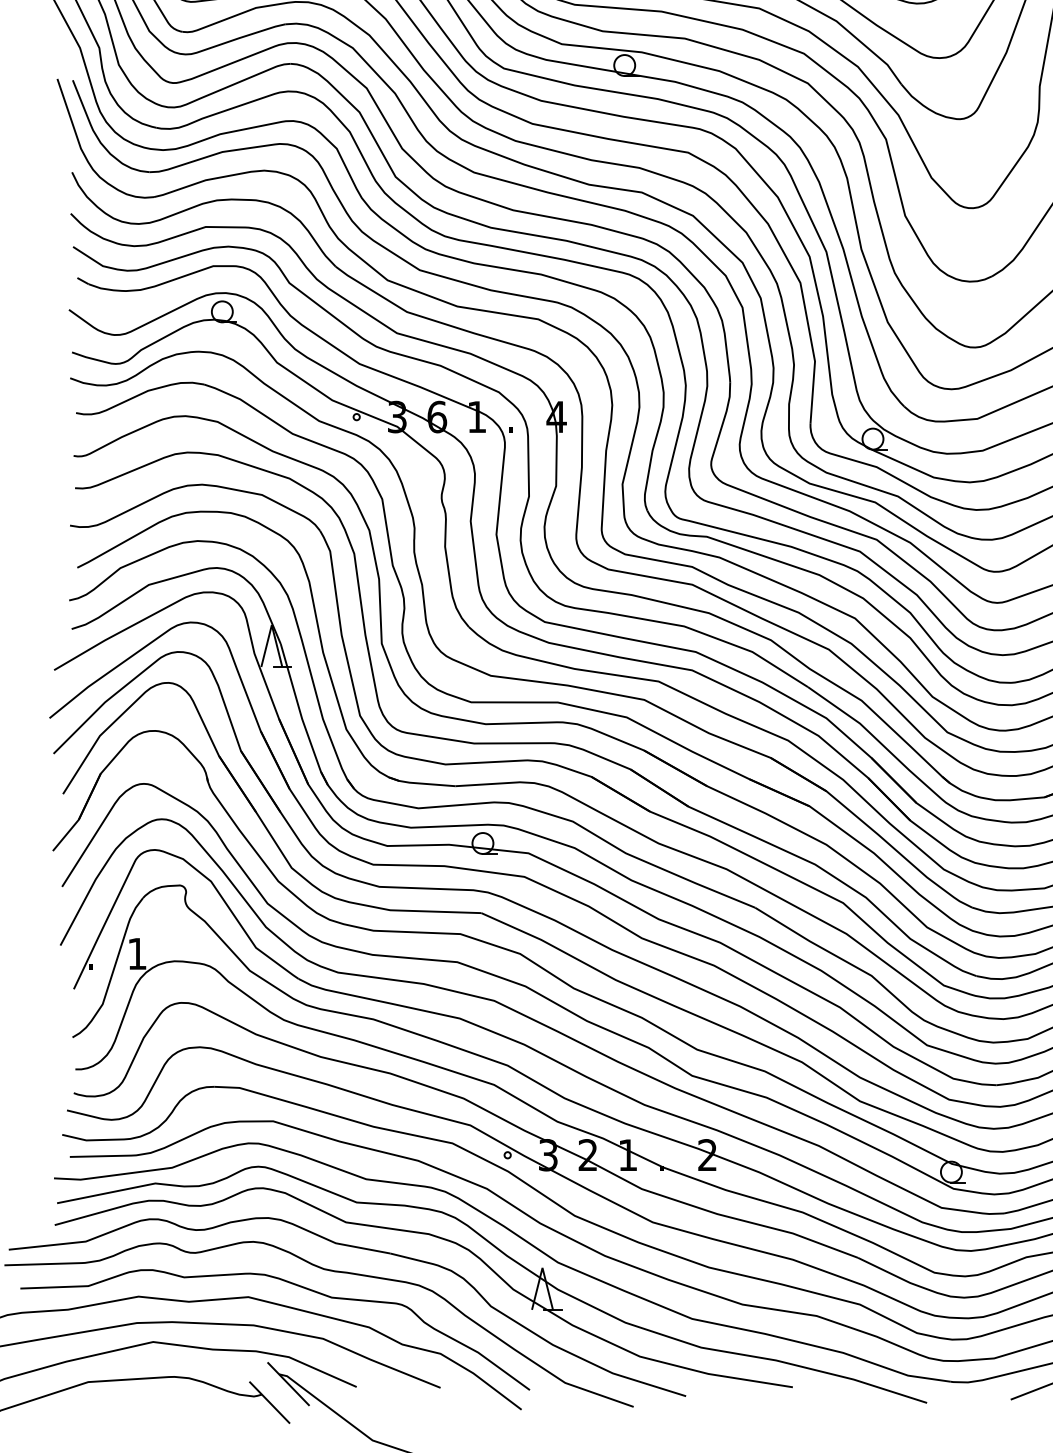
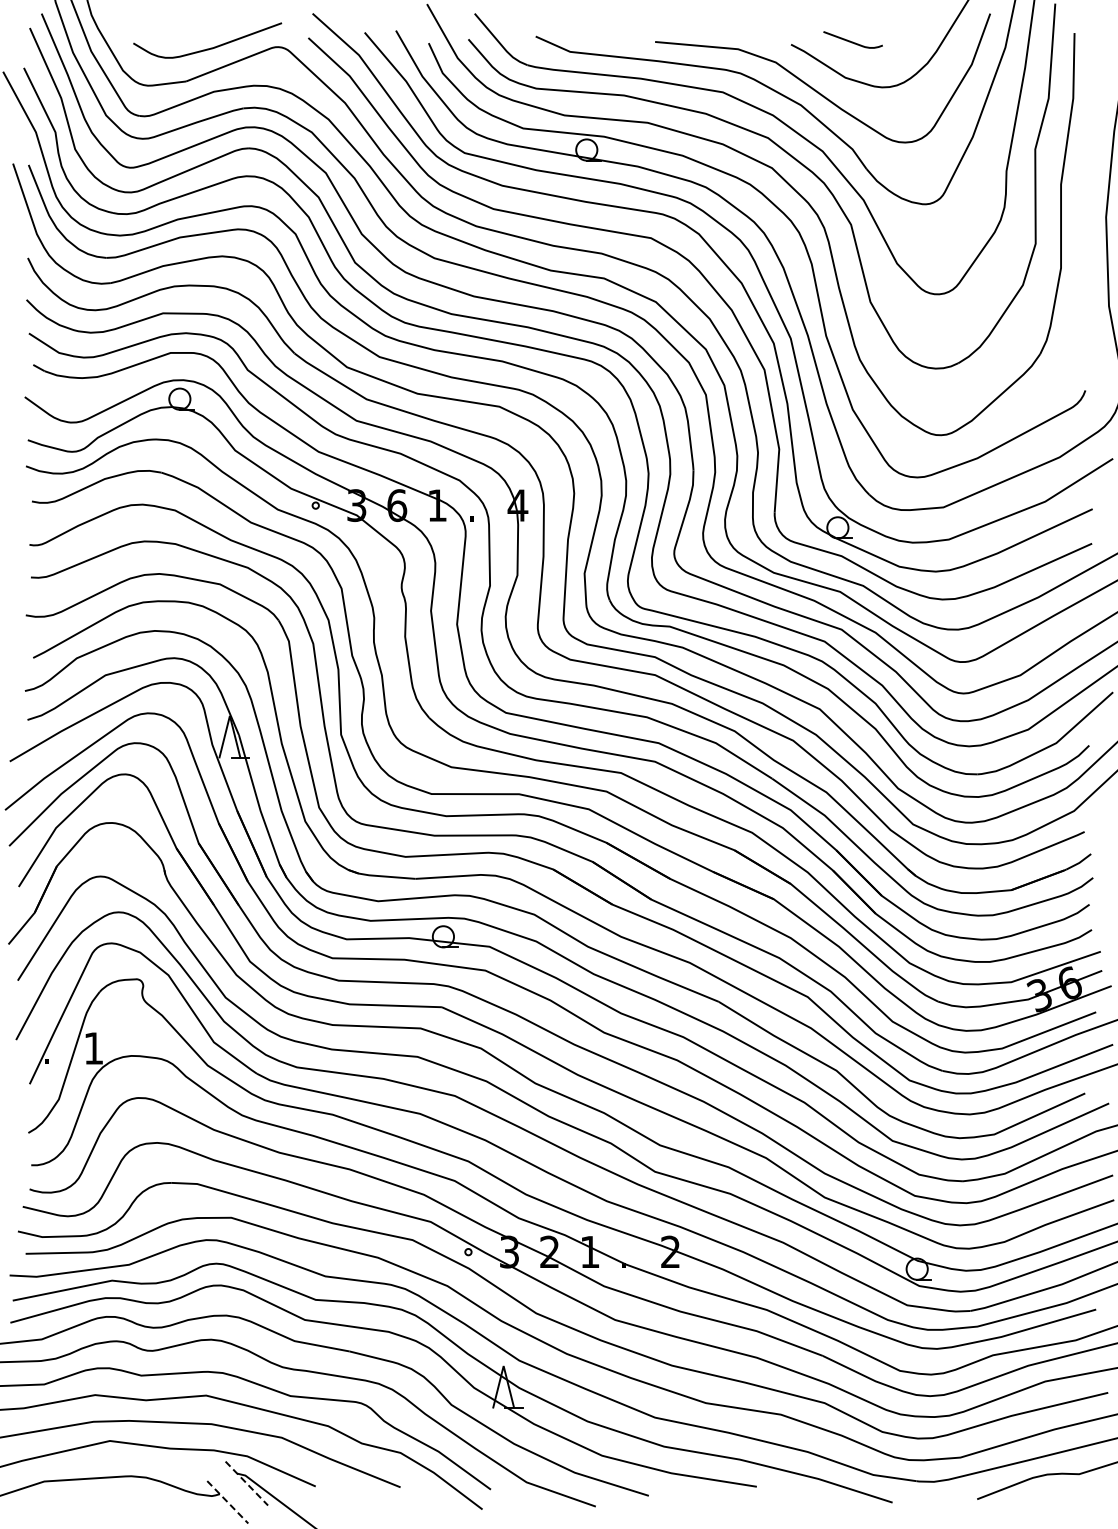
line: (288, 1384) -> (246, 1483), solid -> dashed
line: (269, 1402) -> (227, 1502), solid -> dashed

